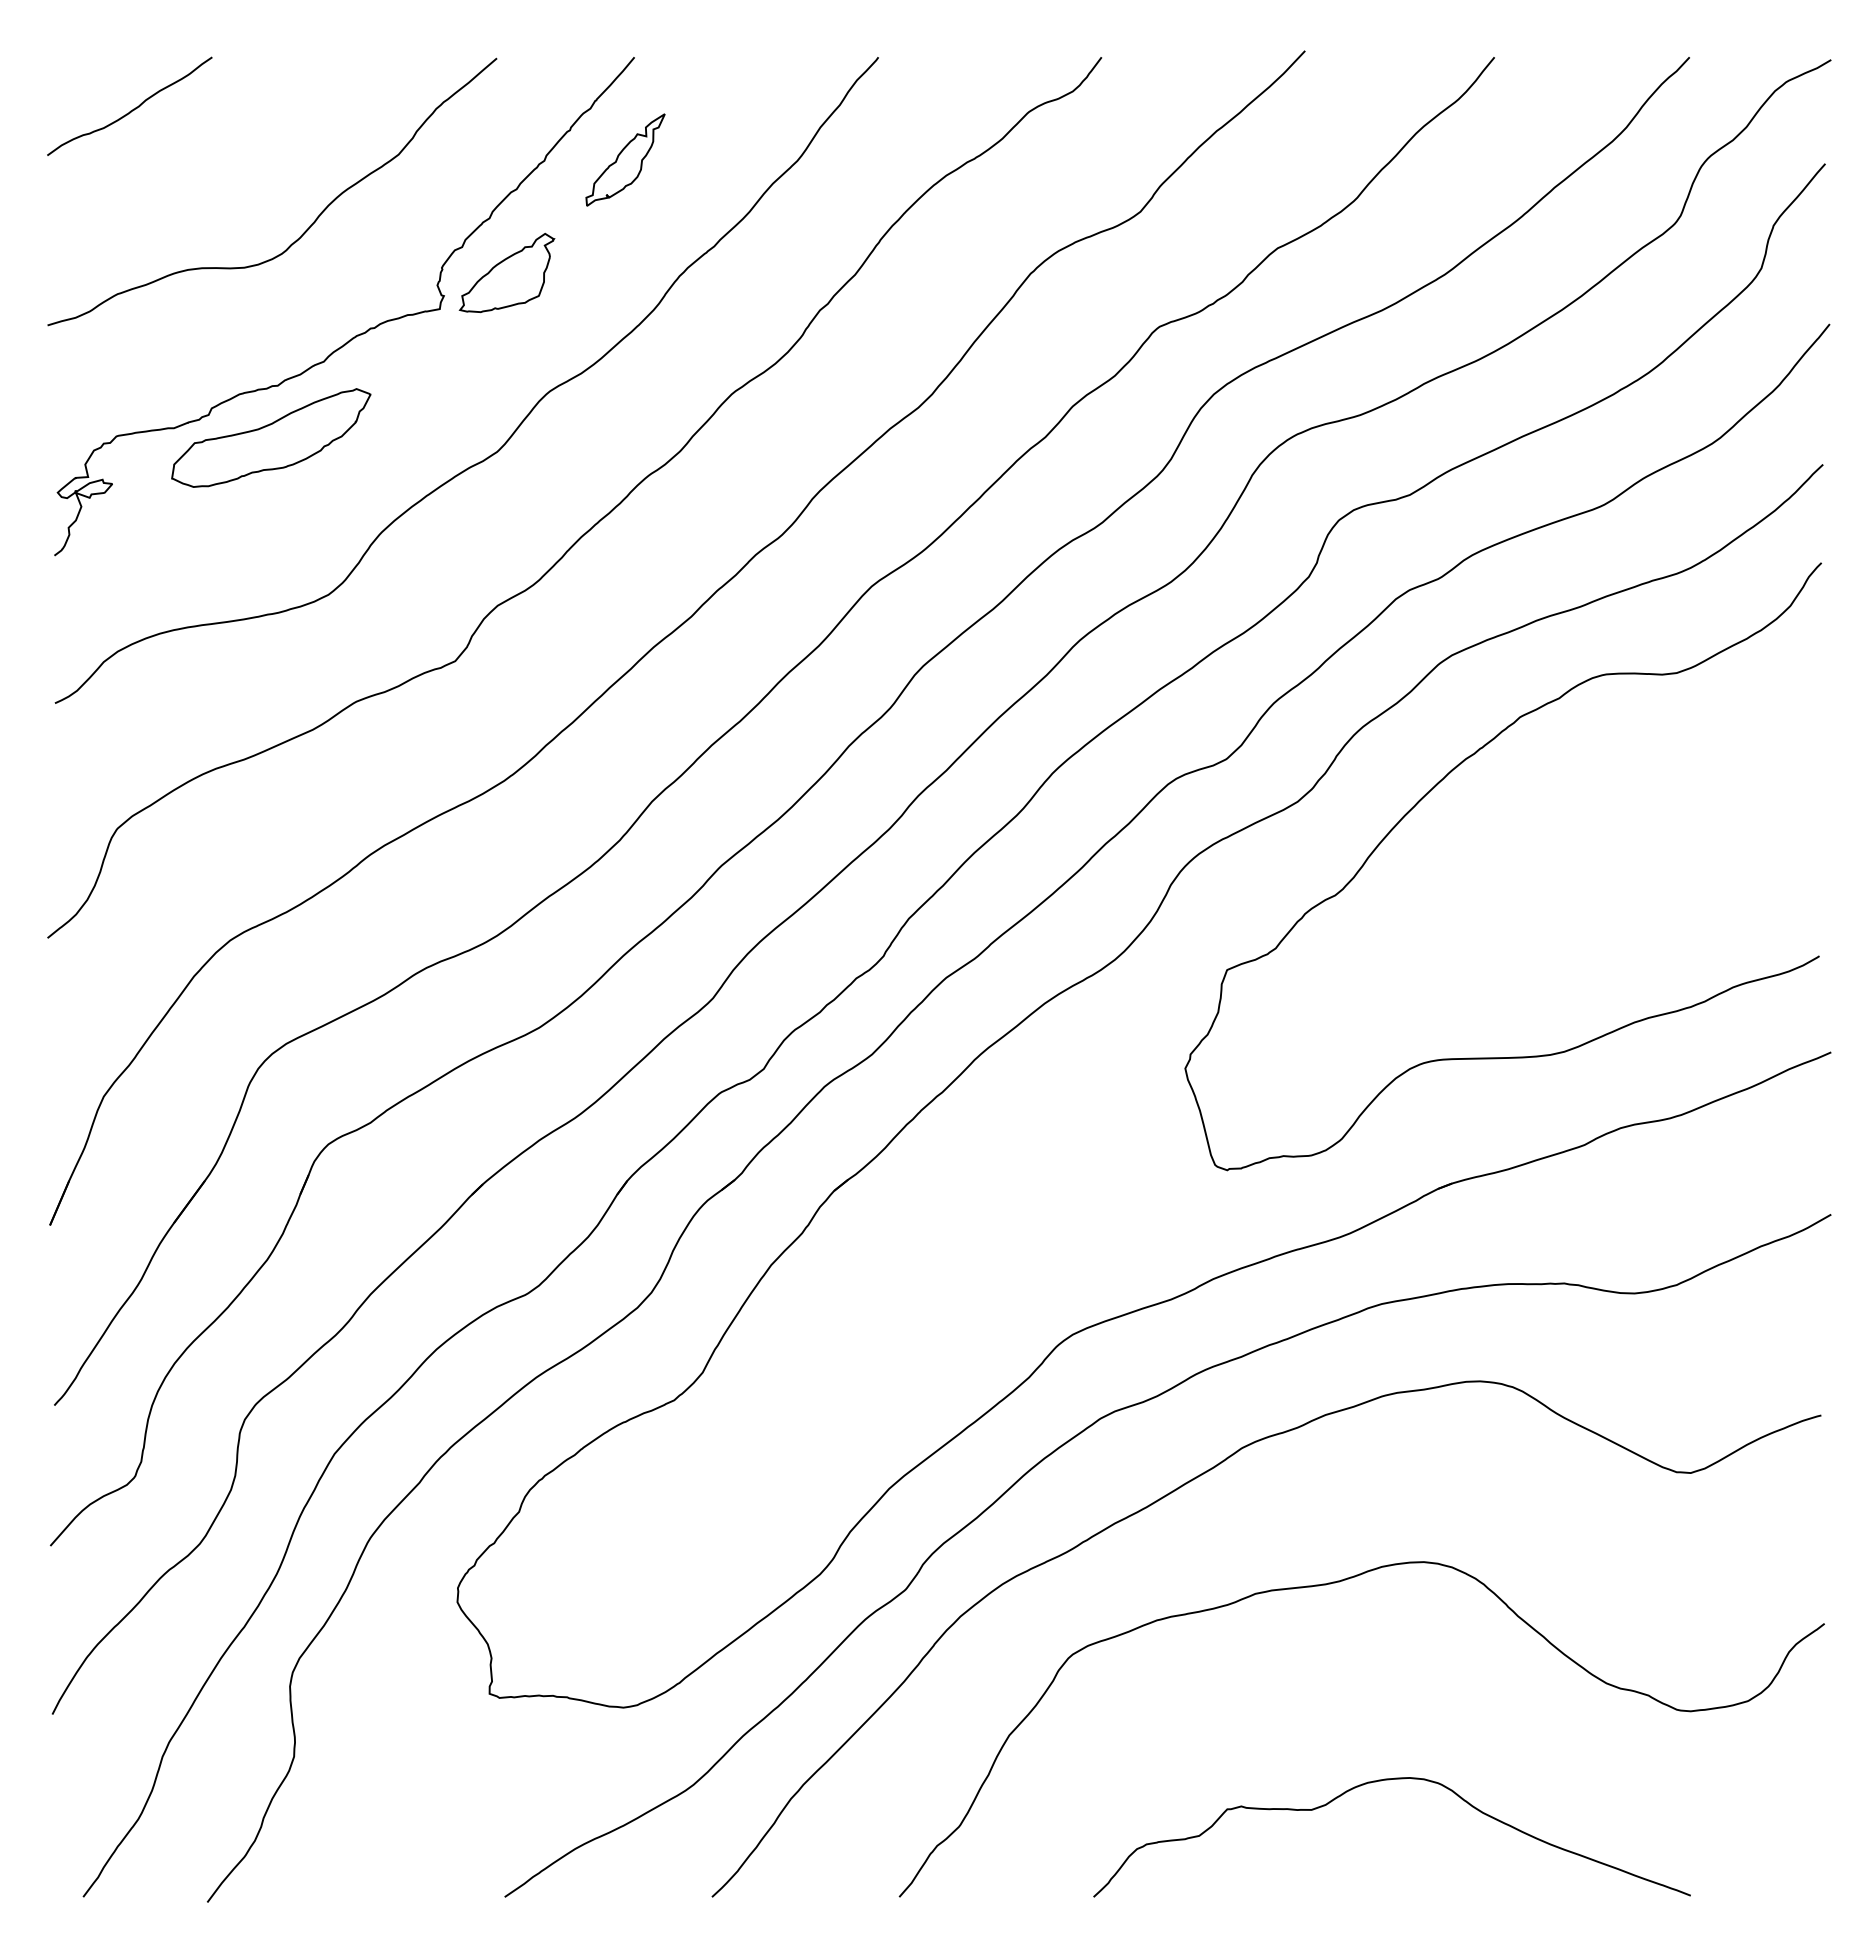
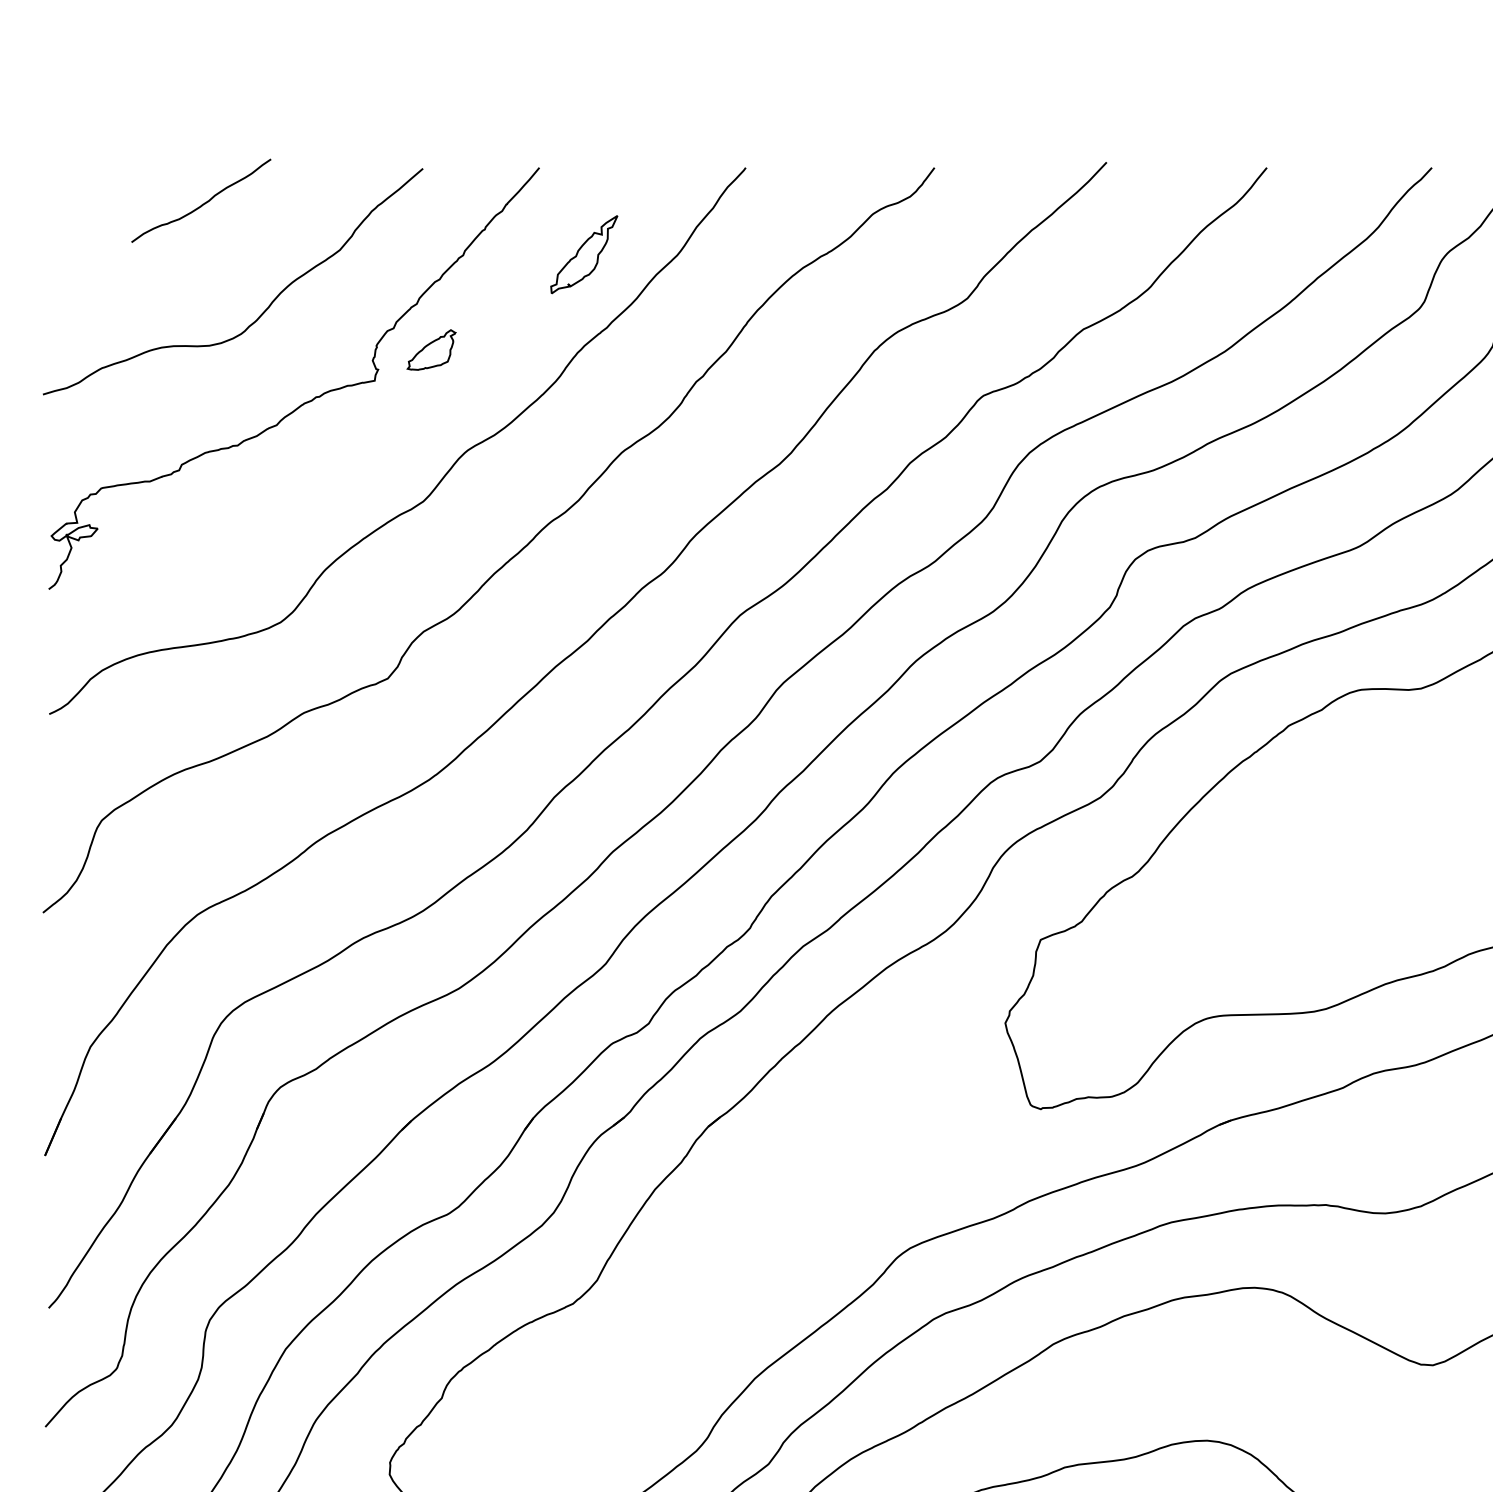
curve: (133, 108) -> (204, 202), moved
part: (625, 159) -> (584, 254), moved
part: (506, 272) -> (431, 349), size x0.6
part: (271, 437) -> (232, 489), removed

